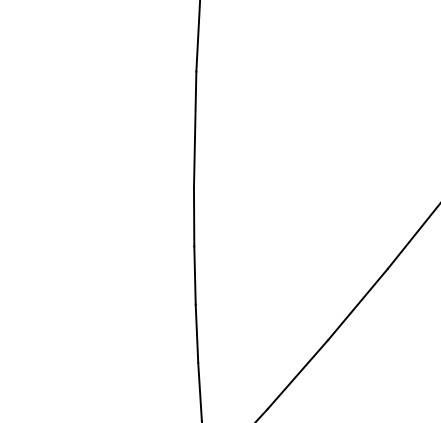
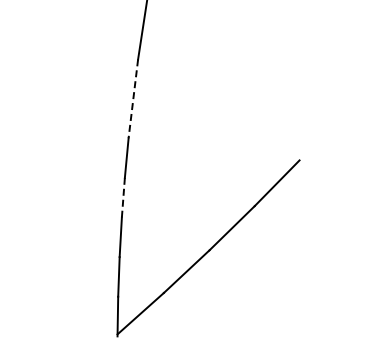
line: (195, 129) -> (133, 98), solid -> dashed
line: (195, 275) -> (123, 197), solid -> dashed

